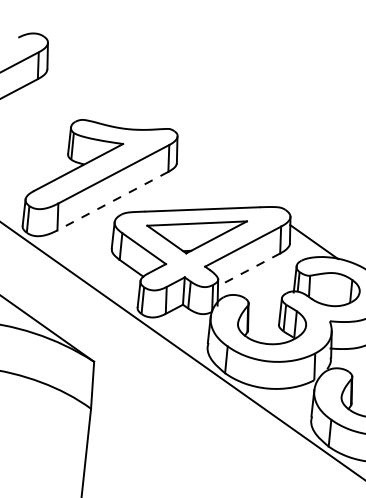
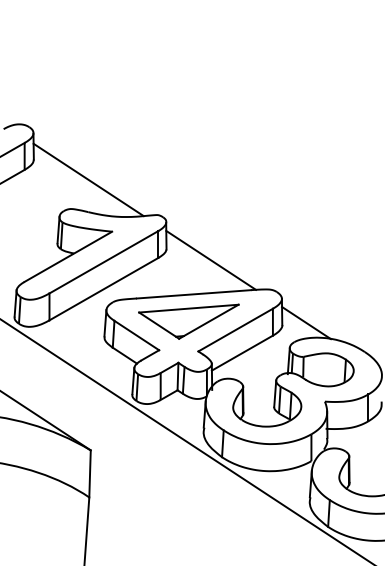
line: (101, 91) -> (88, 179), added
line: (221, 175) -> (211, 259), added
line: (112, 201) -> (103, 289), dashed -> solid
line: (249, 270) -> (242, 353), dashed -> solid

